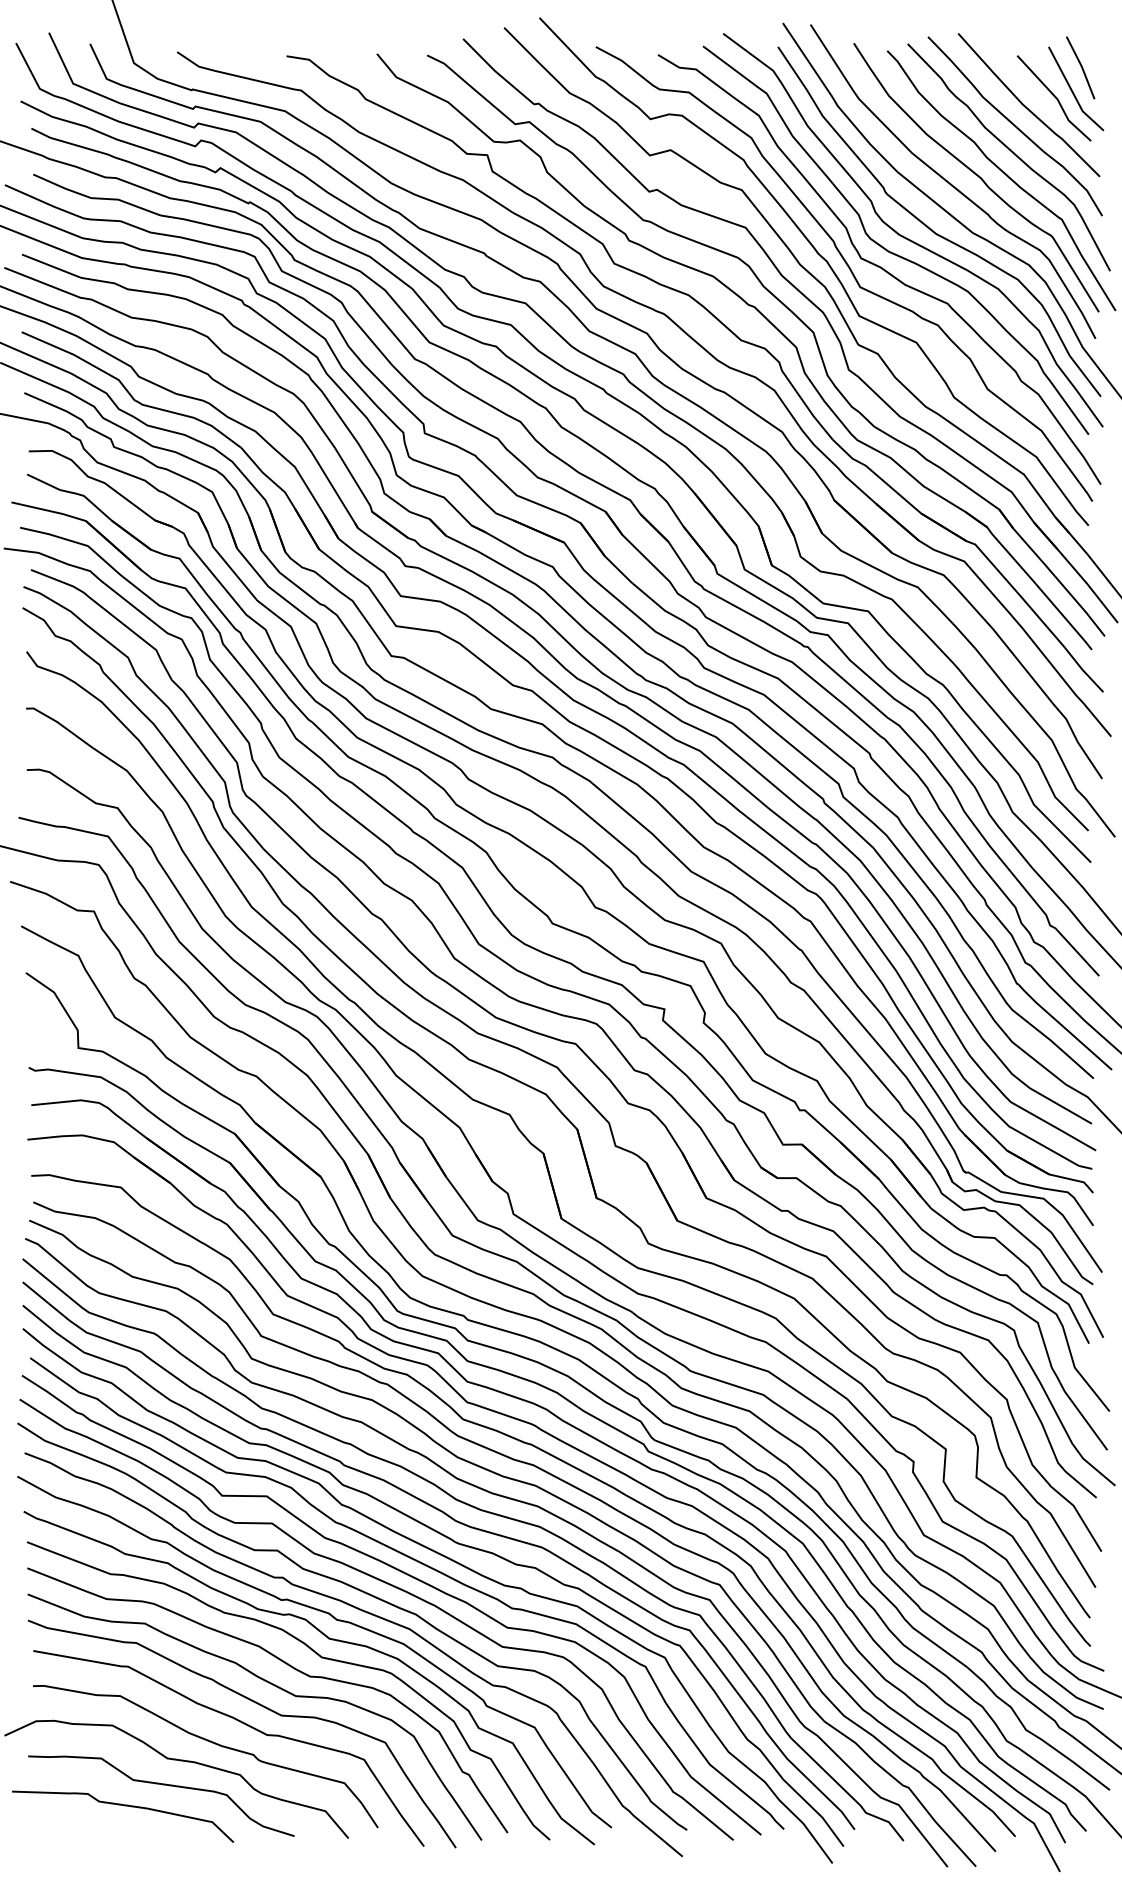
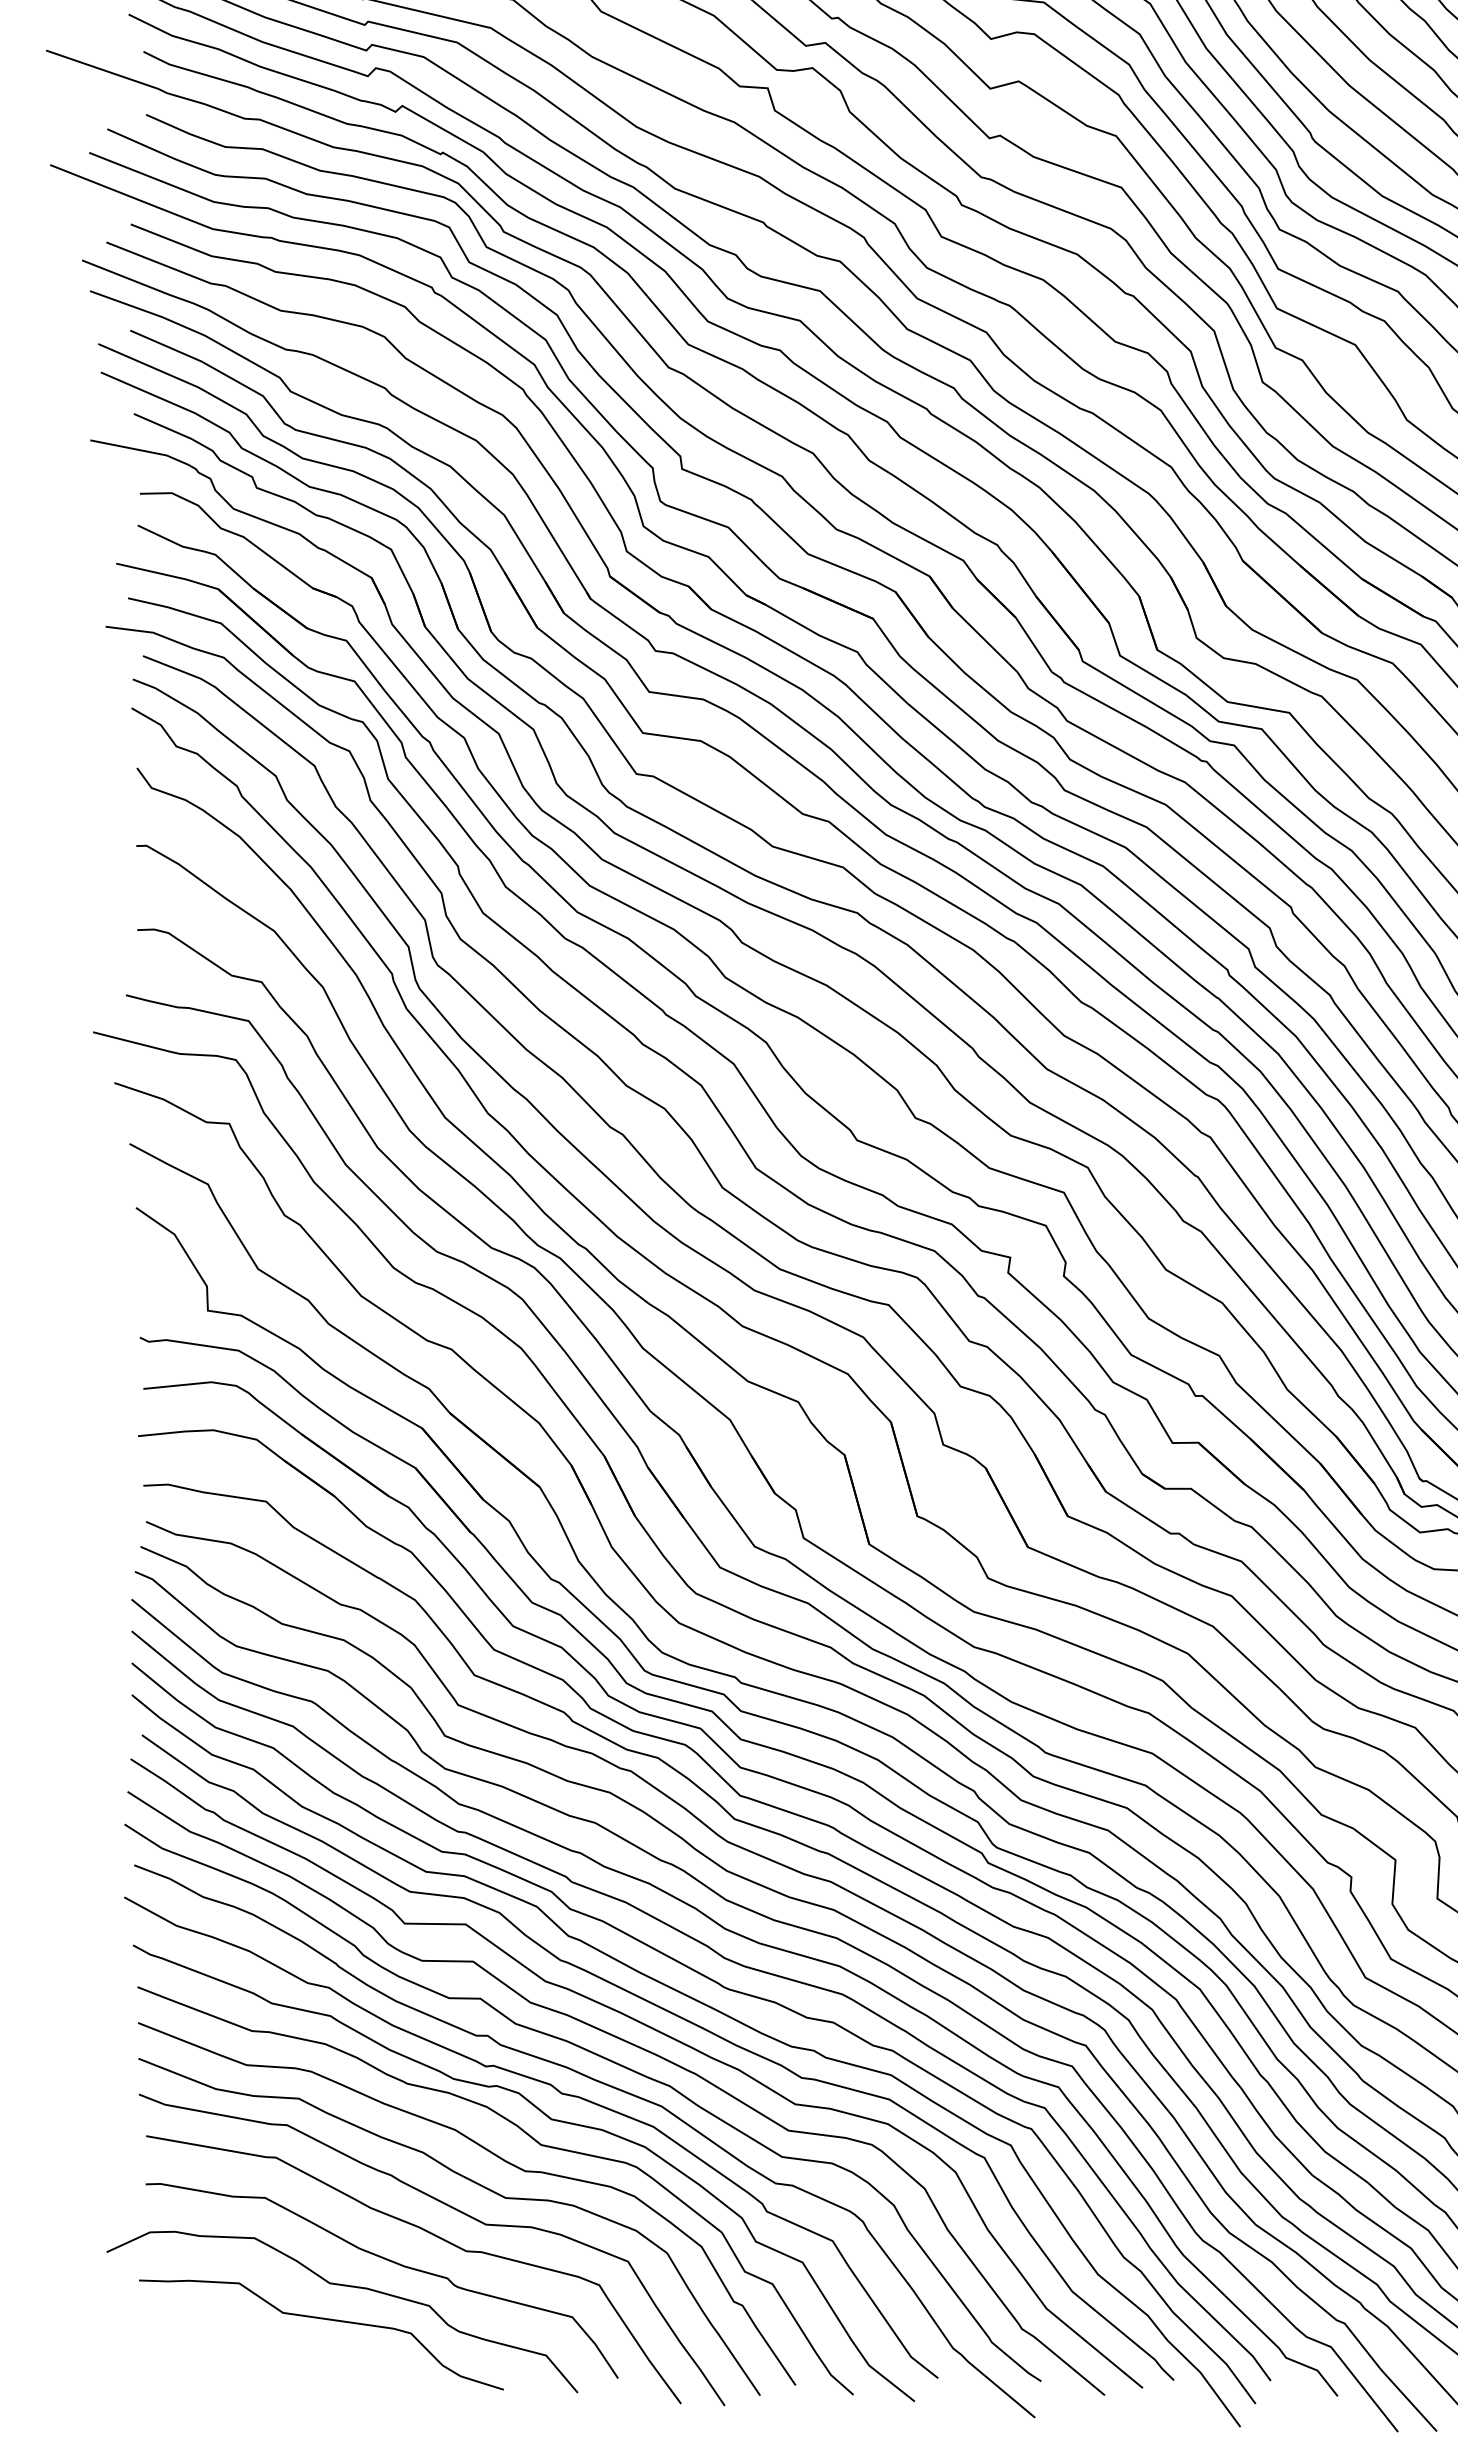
curve: (124, 1806) -> (270, 2349), removed

